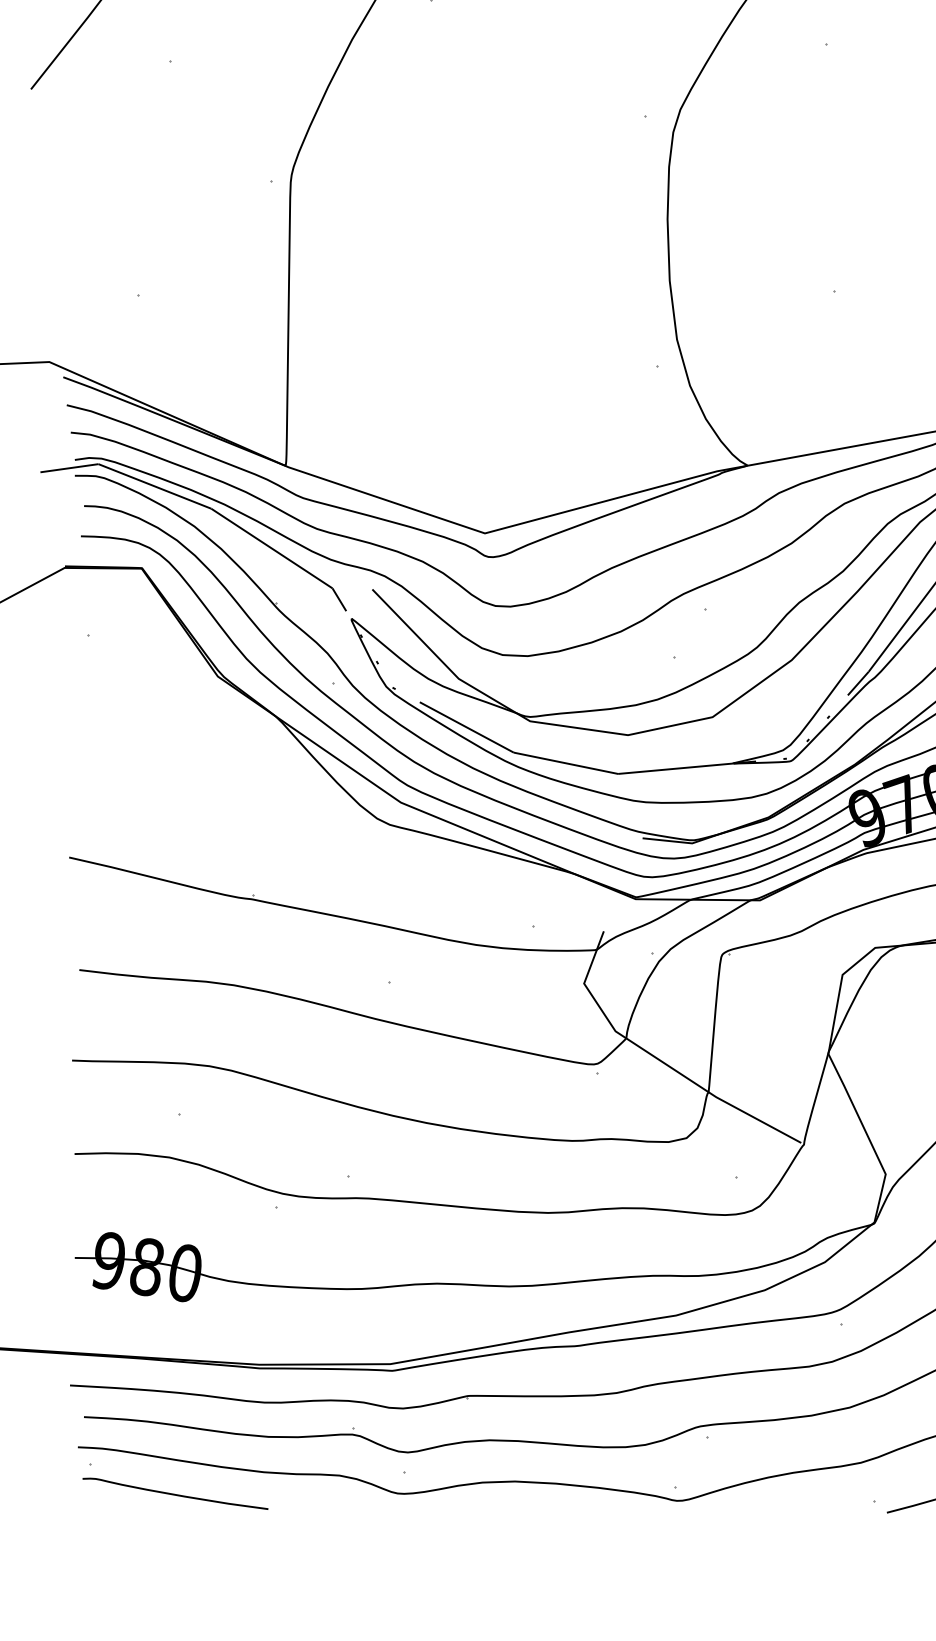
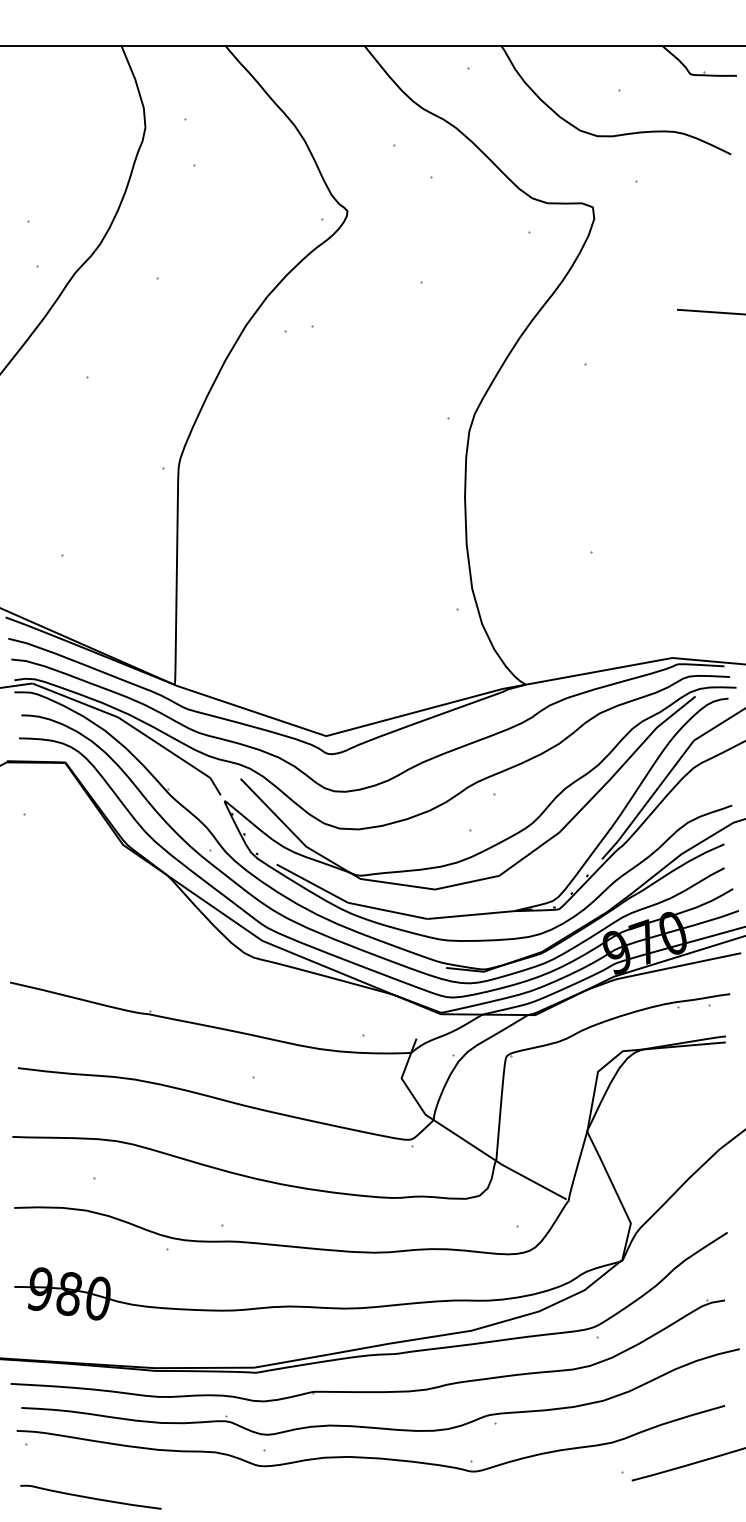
curve: (173, 1492) -> (89, 1496), moved

